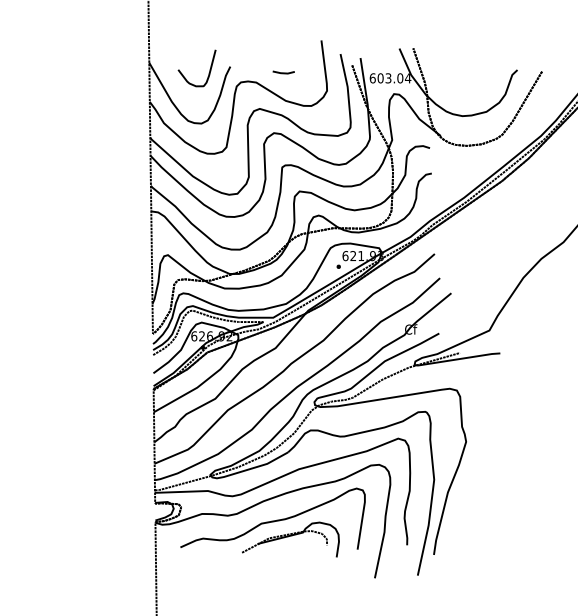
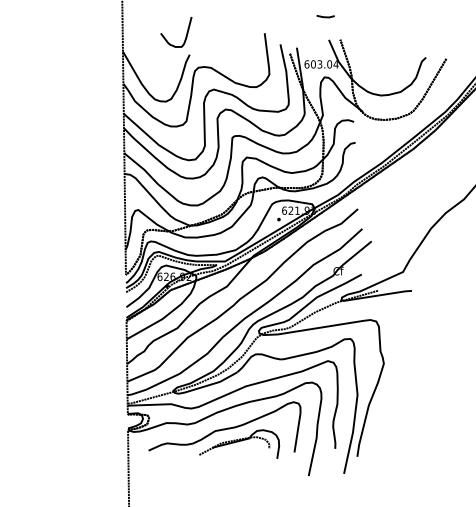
curve: (209, 68) -> (186, 32), moved
line: (283, 72) -> (325, 16), moved

